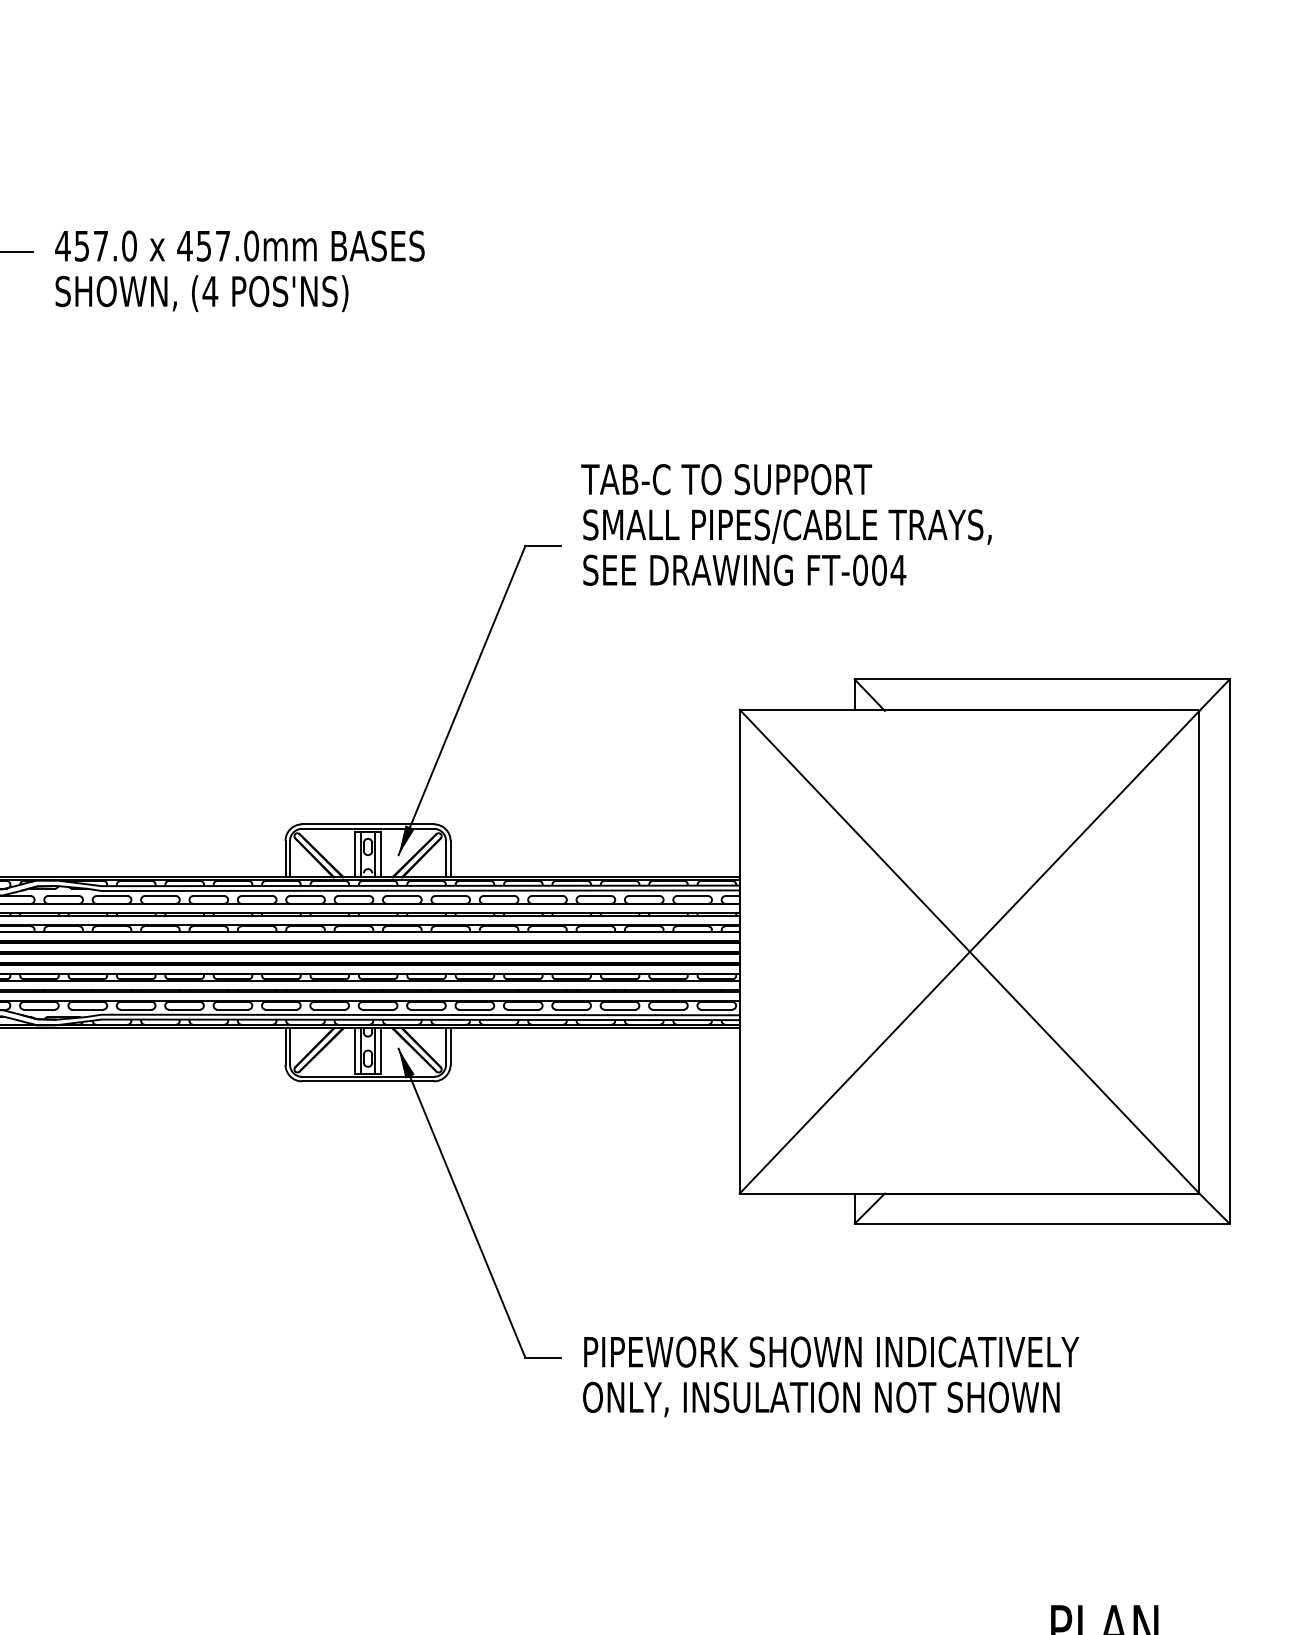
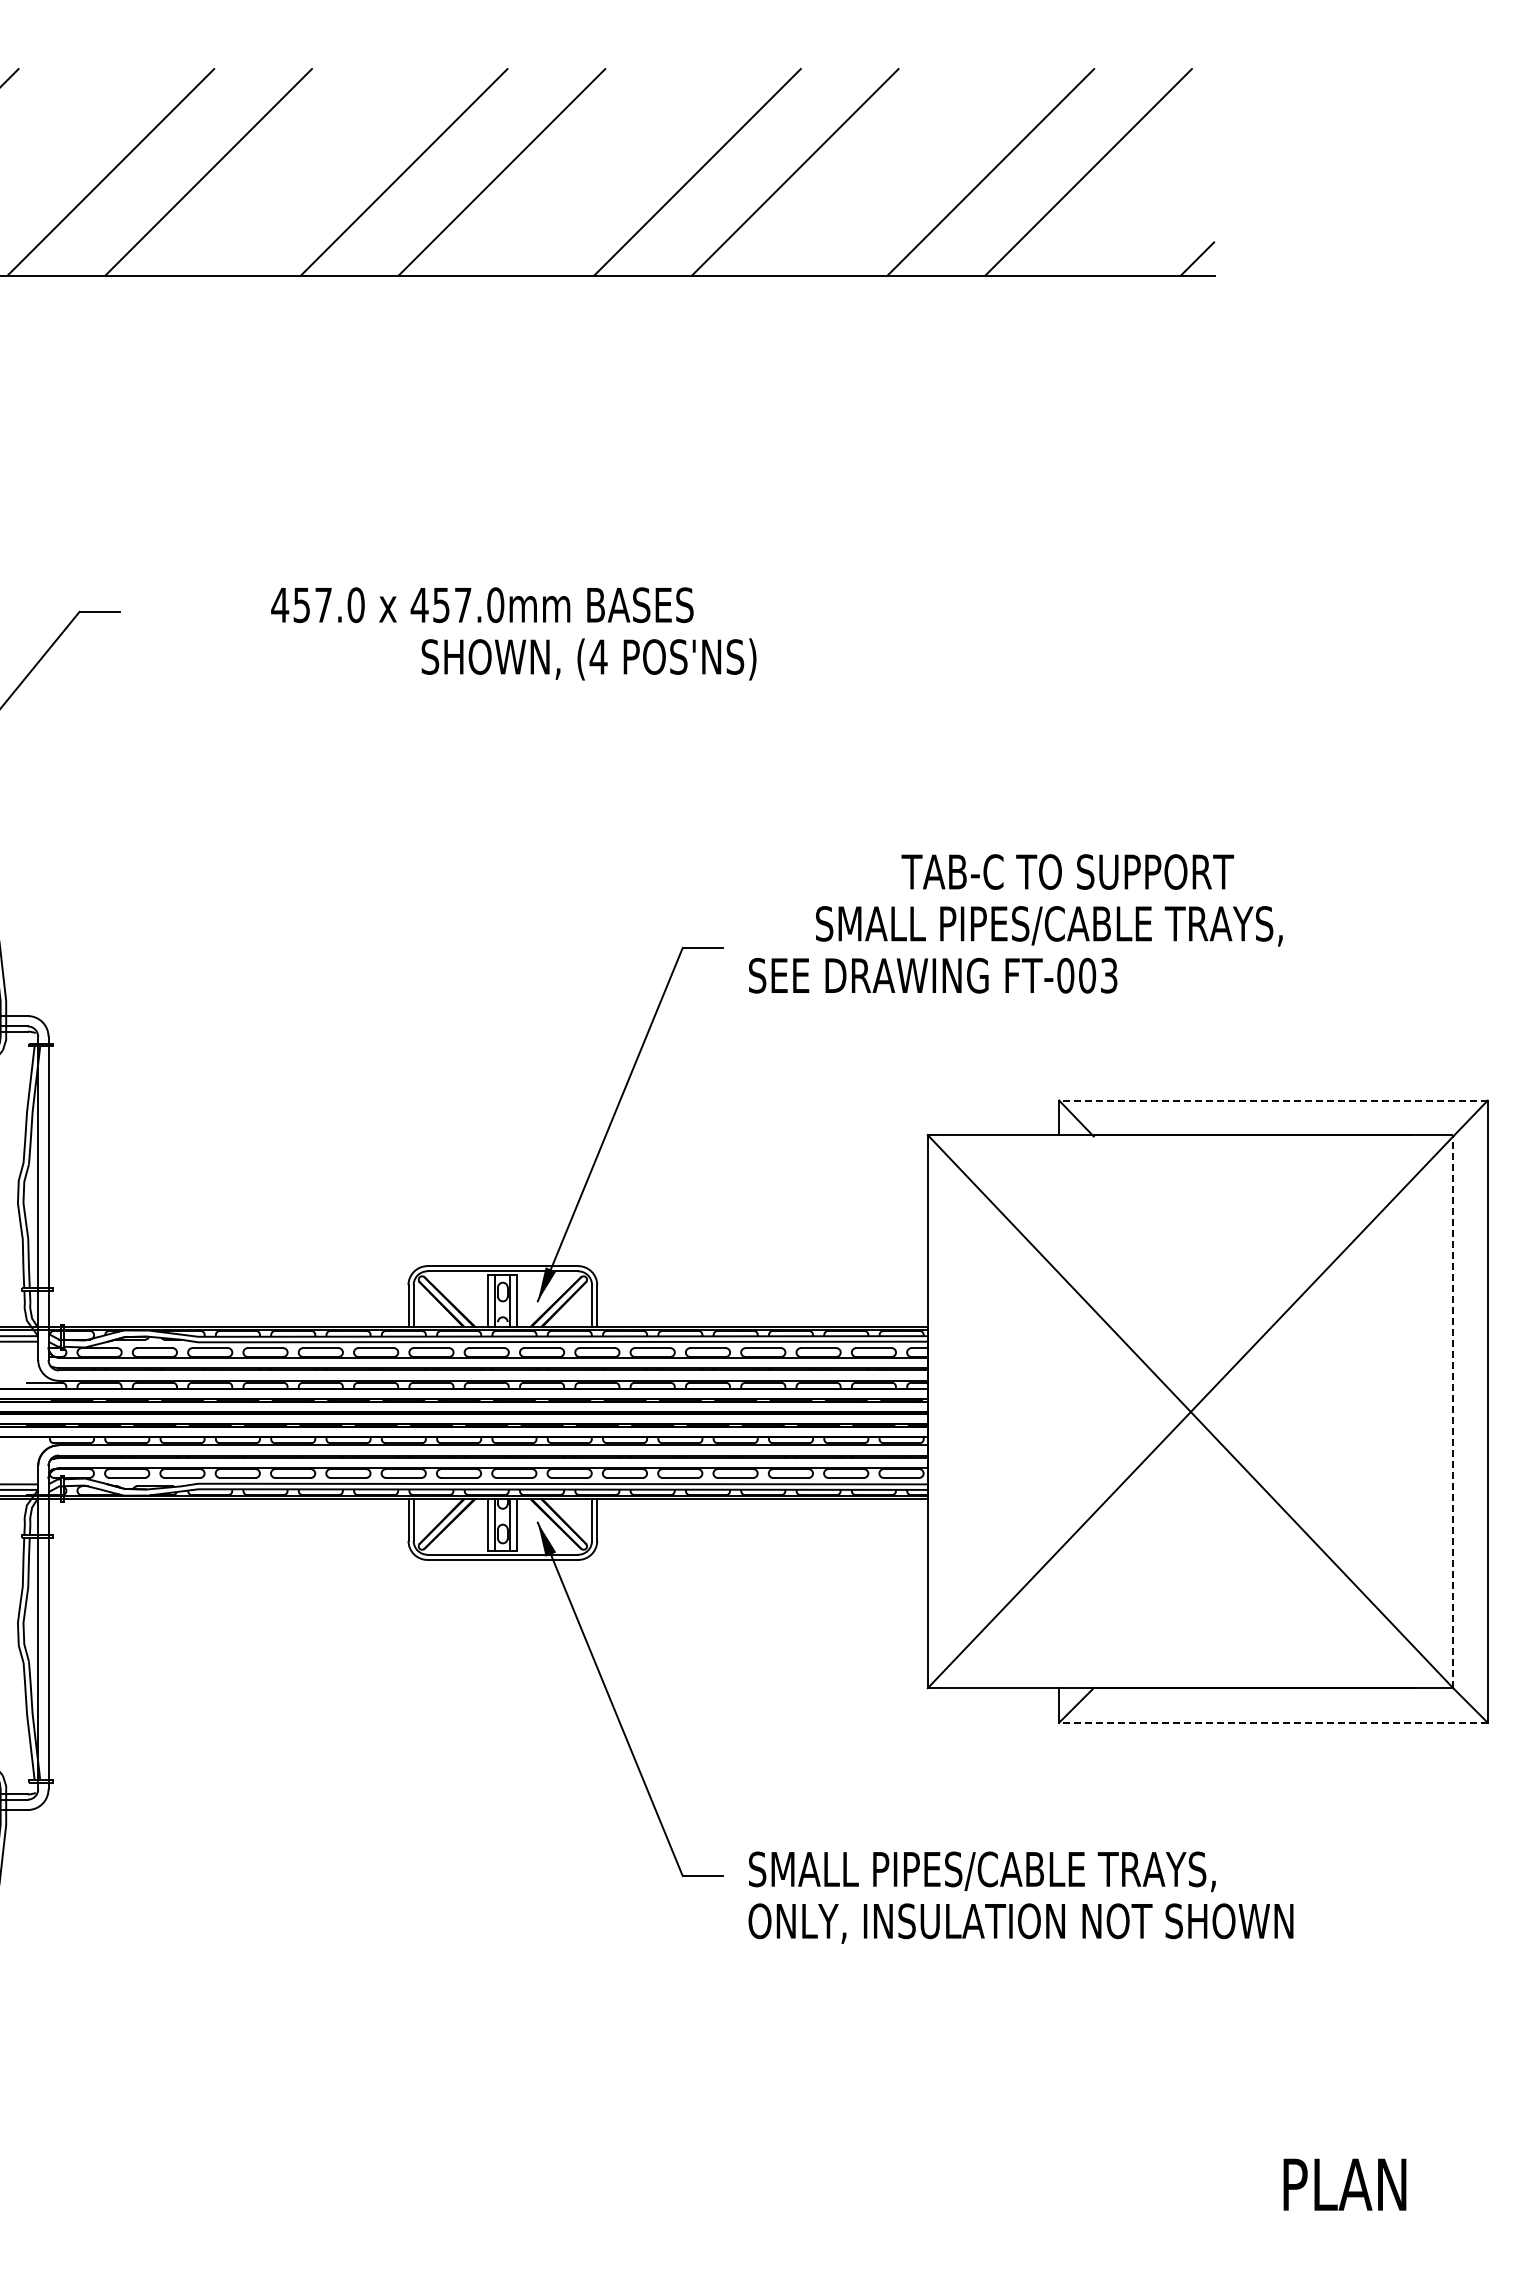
text: (240, 246) -> (482, 605), moved
text: (201, 293) -> (588, 659), moved
text: (726, 479) -> (1067, 871), moved
text: (787, 527) -> (1049, 926), moved
text: (898, 570) -> (1109, 975), FT-004 -> FT-003
line: (1041, 679) -> (1272, 1100), solid -> dashed
line: (1199, 952) -> (1453, 1412), solid -> dashed
line: (1041, 1223) -> (1272, 1722), solid -> dashed
text: (831, 1353) -> (1032, 1871), PIPEWORK SHOWN INDICATIVELY -> SMALL PIPES/CABLE TRAYS,

